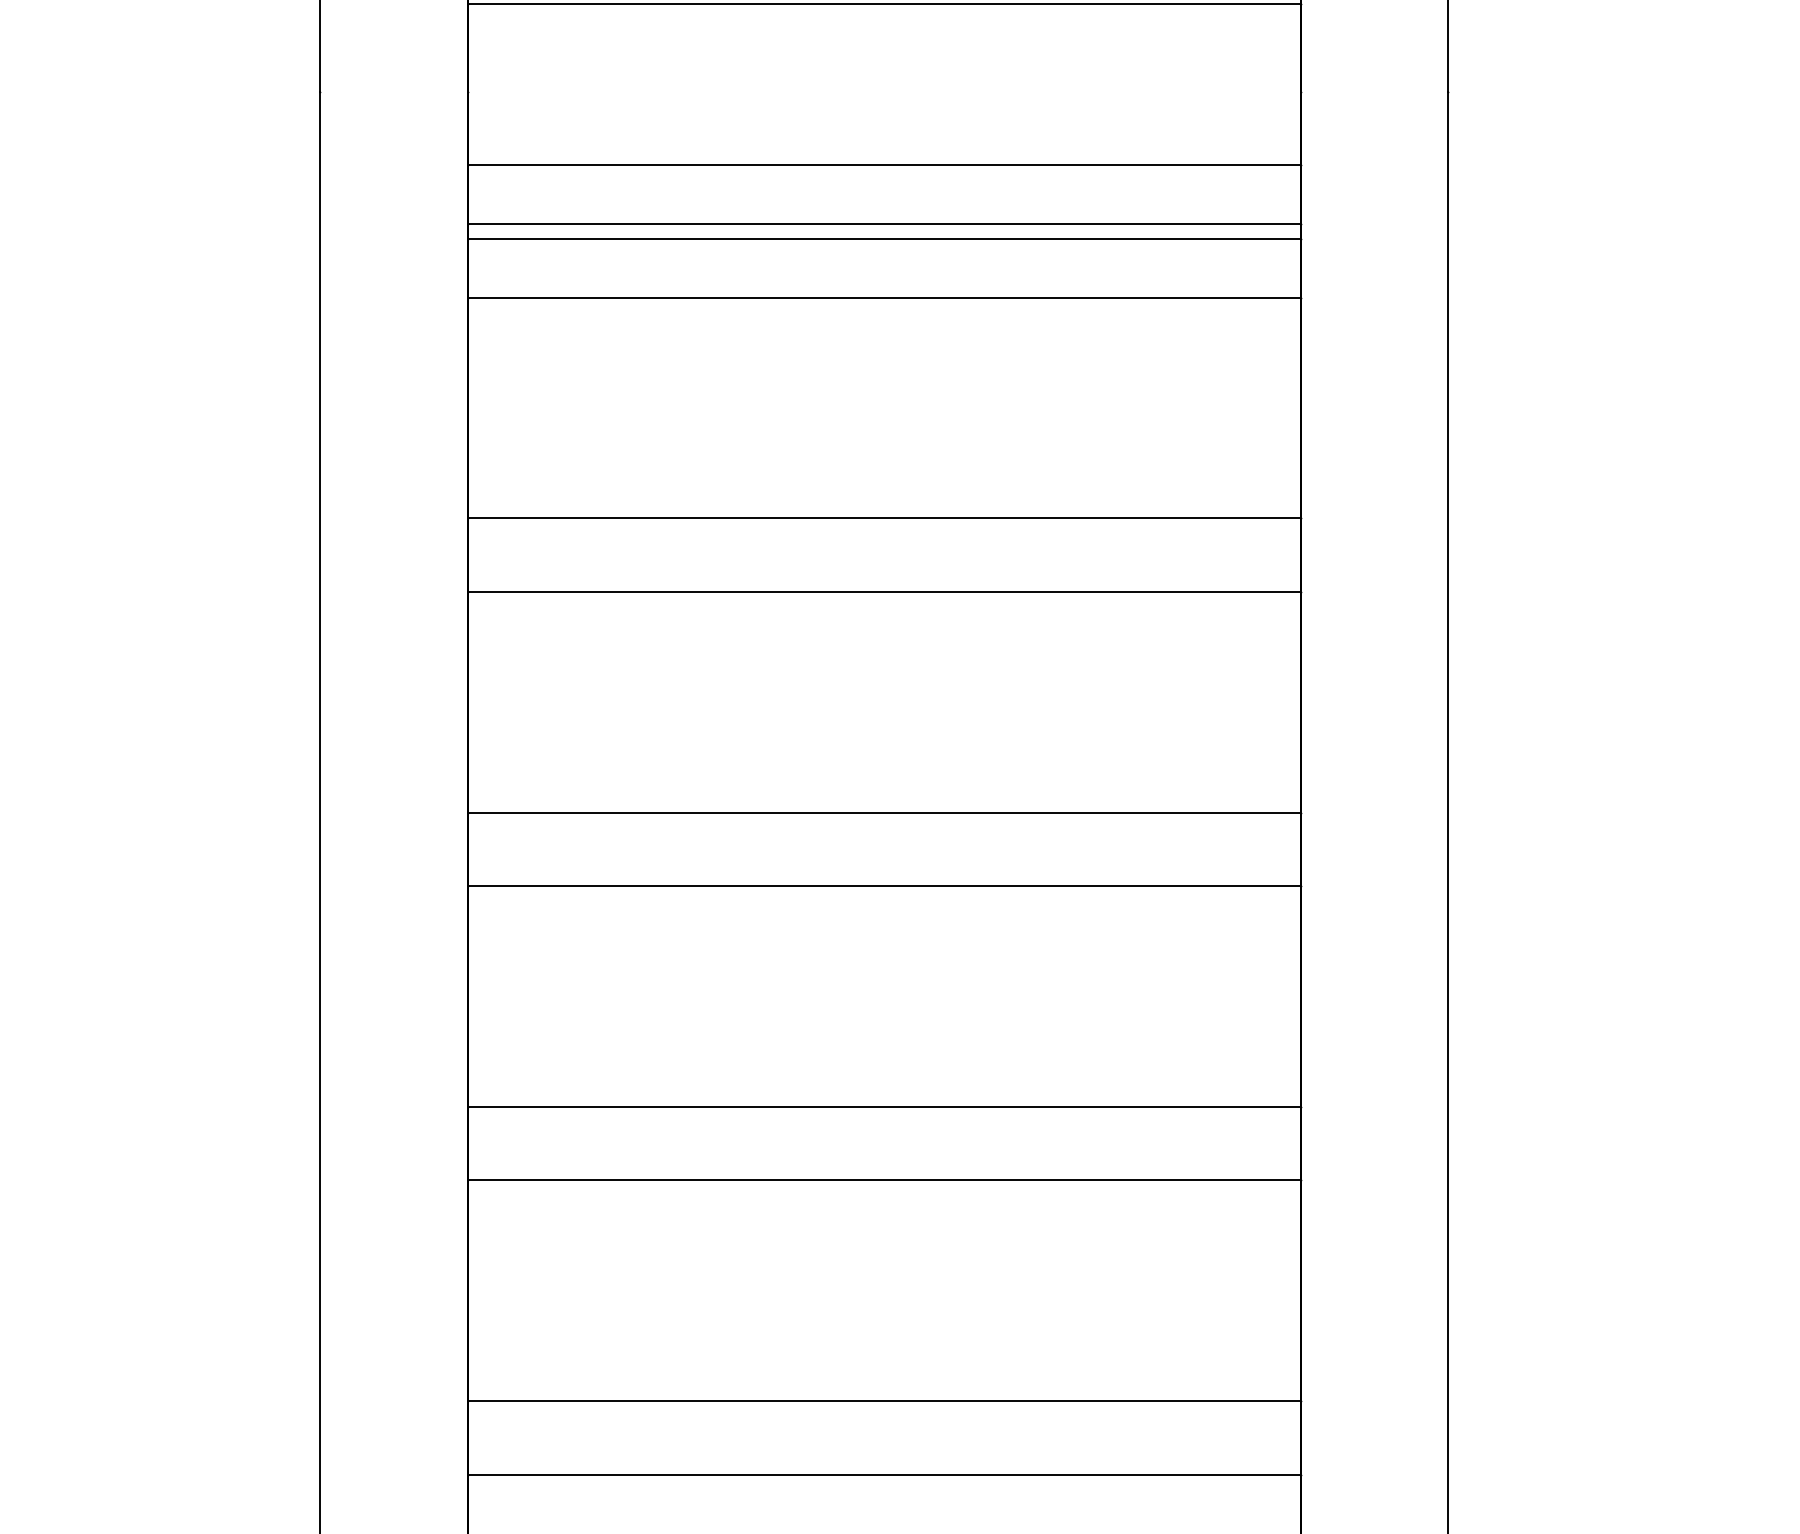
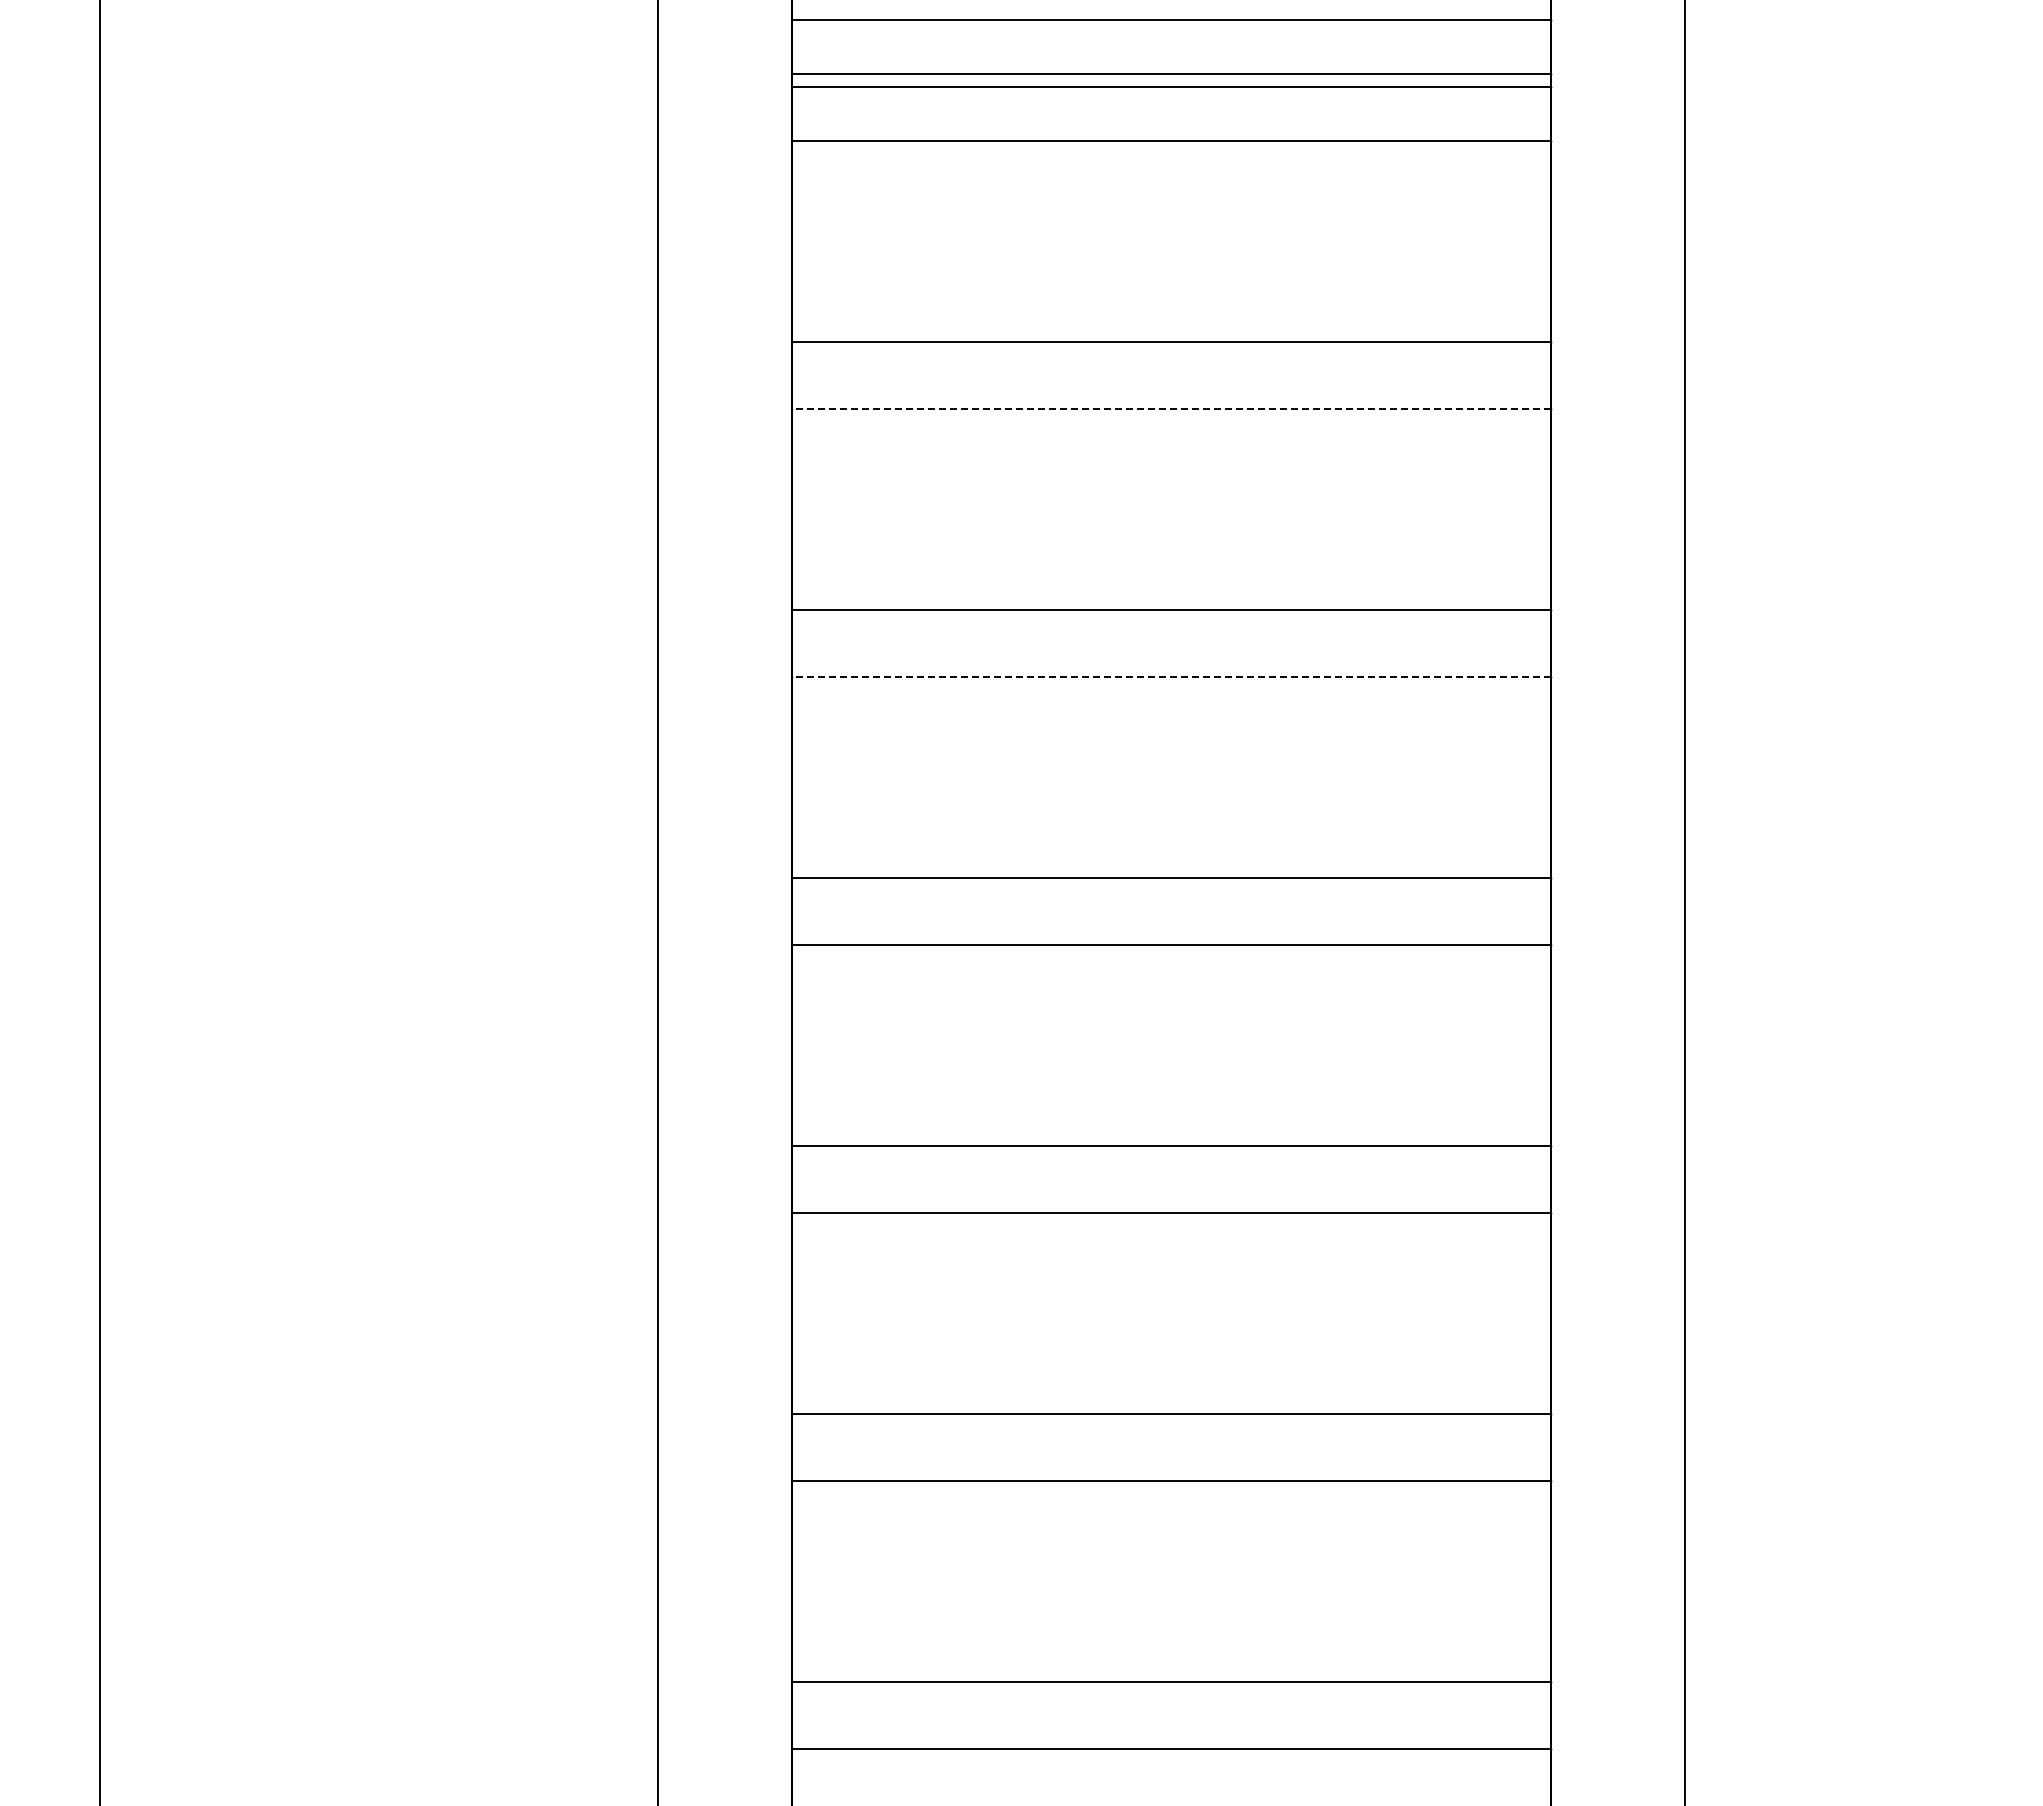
line: (884, 592) -> (1171, 409), solid -> dashed
line: (884, 886) -> (1171, 677), solid -> dashed

